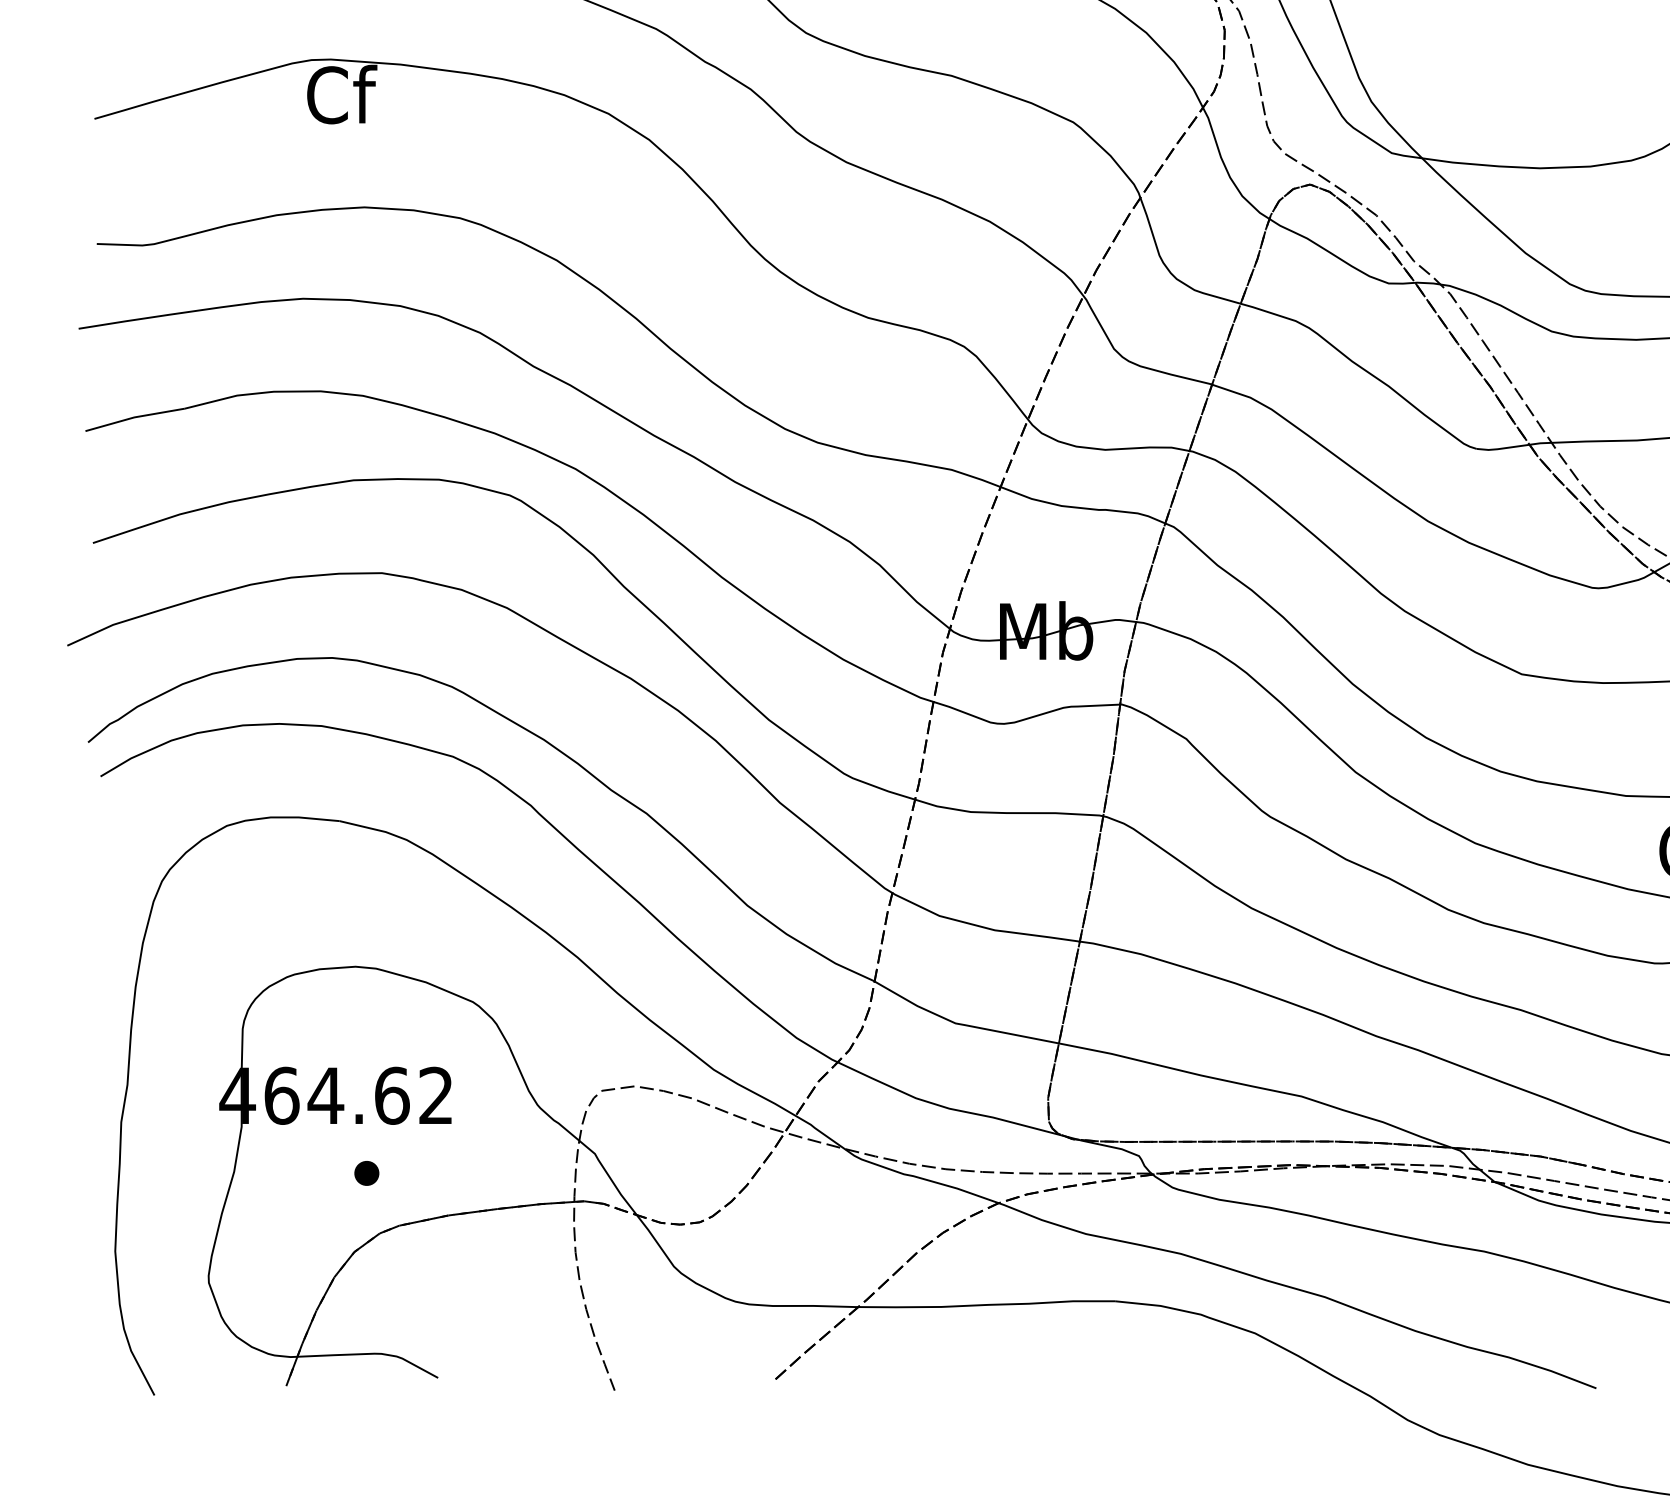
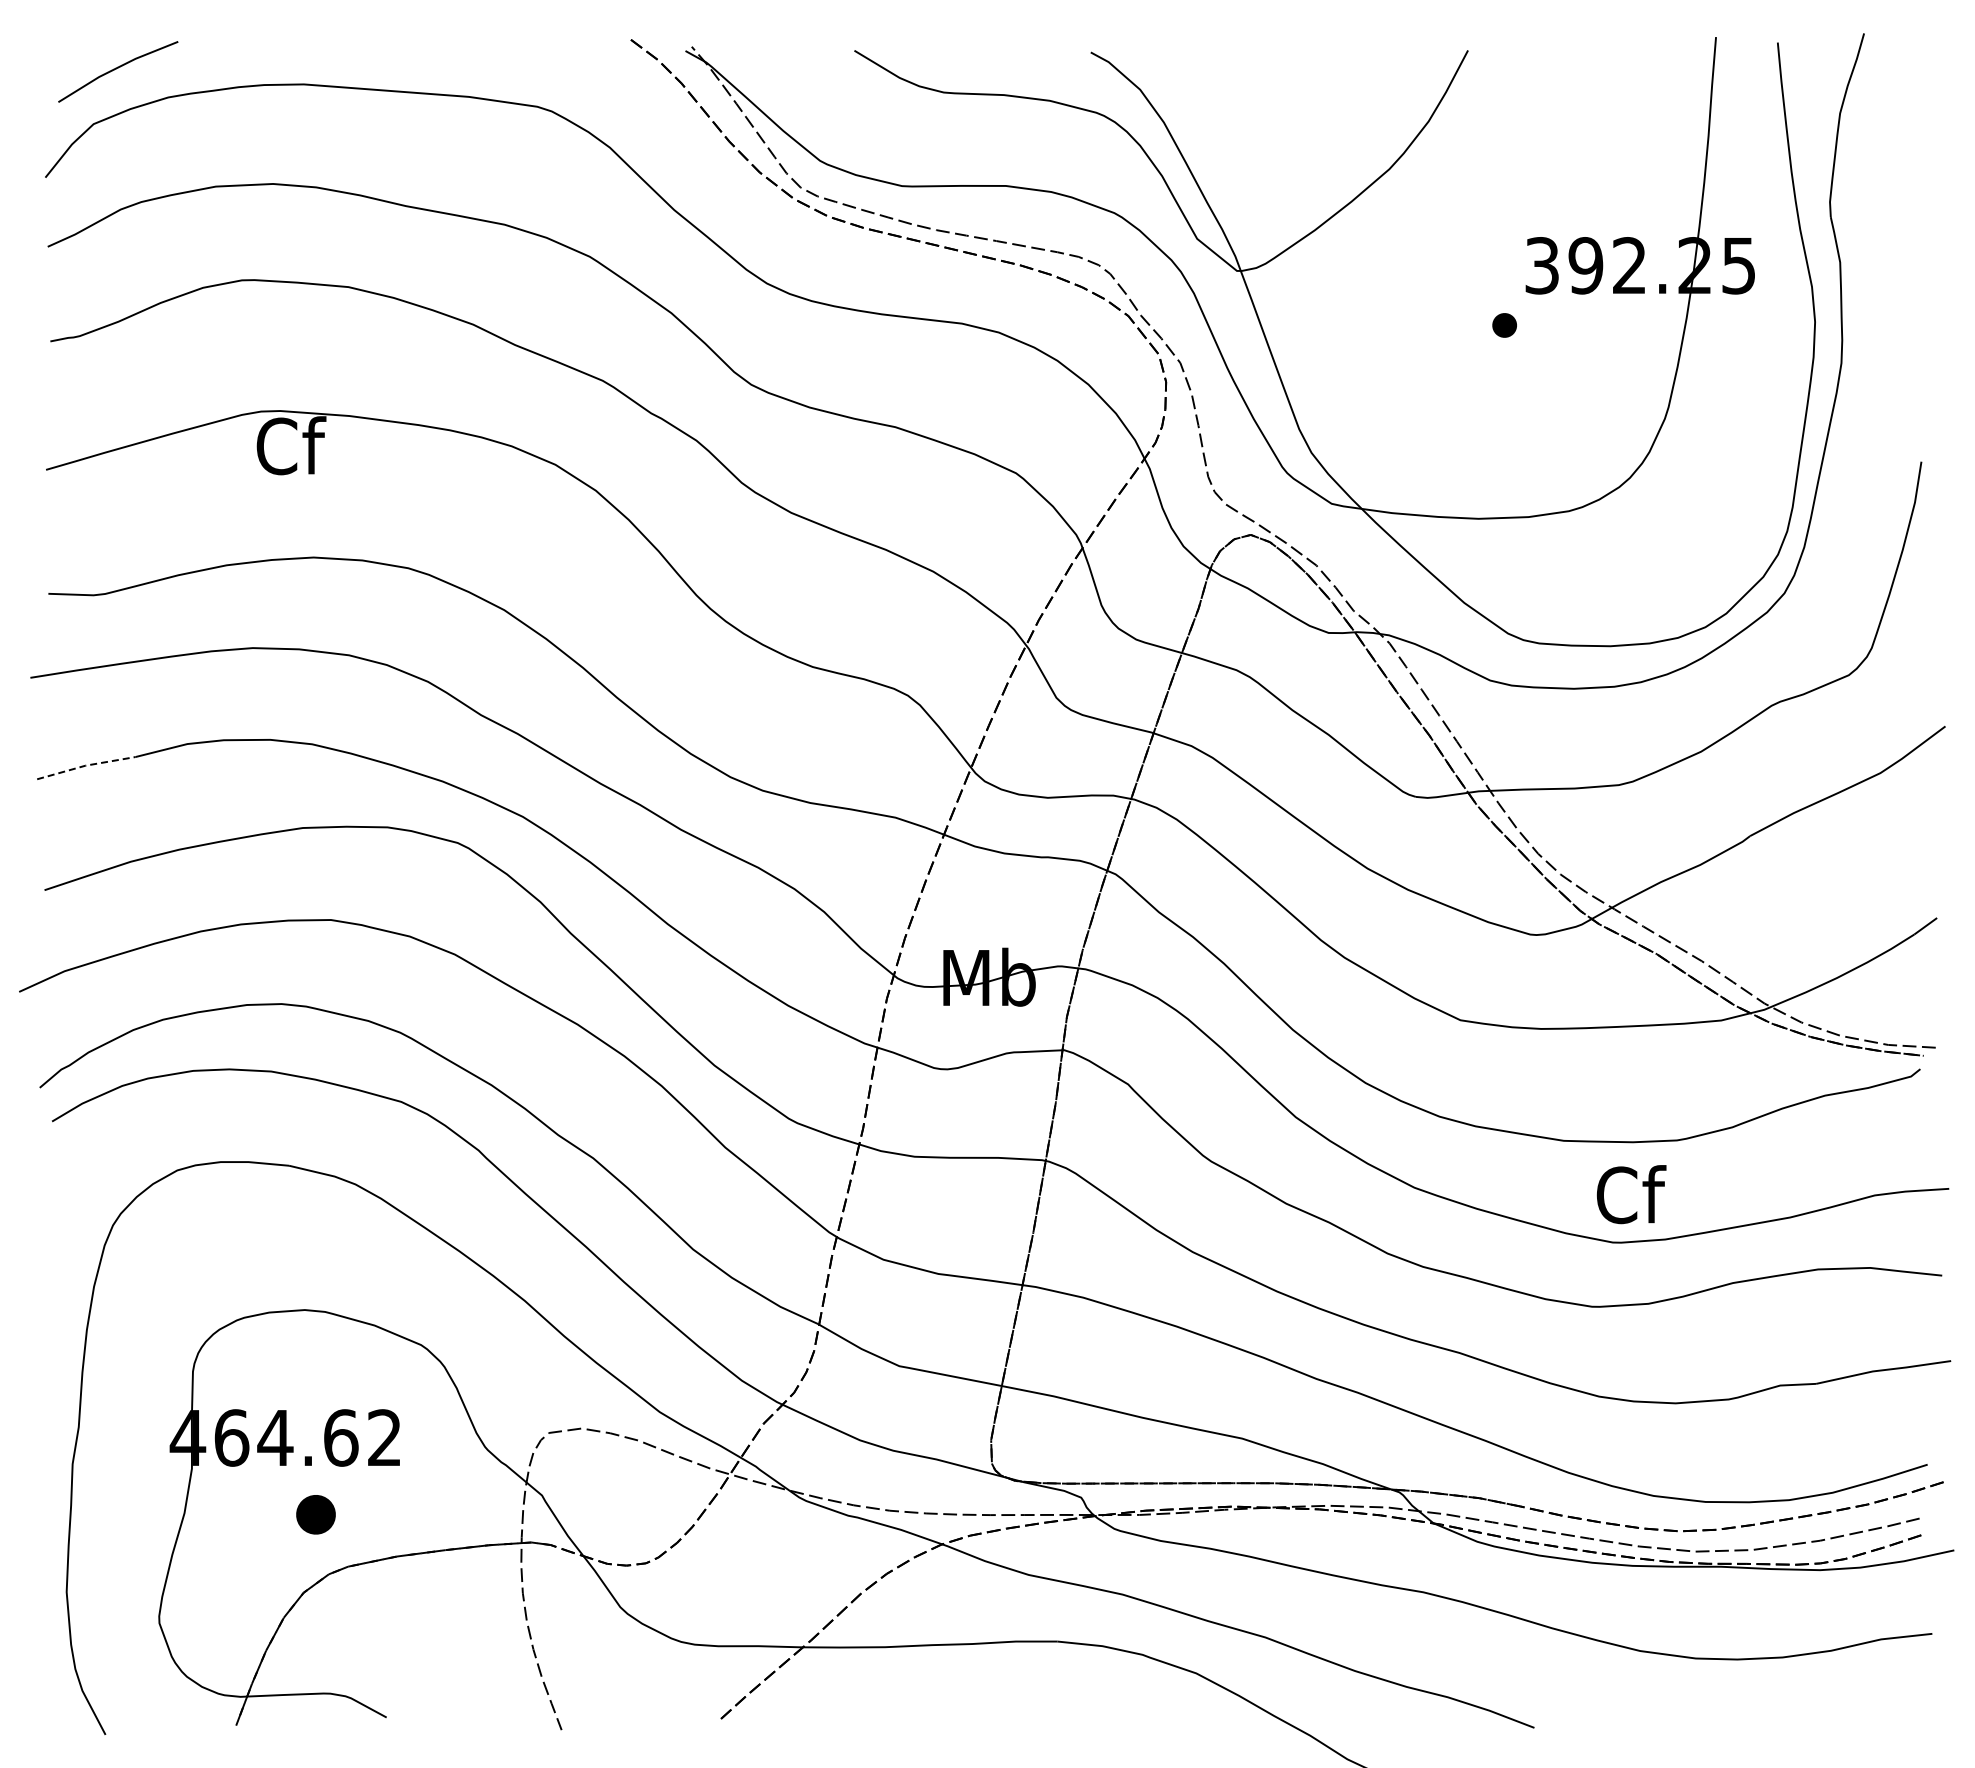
line: (134, 417) -> (85, 765), solid -> dashed
part: (366, 1173) -> (315, 1514), size x1.6

